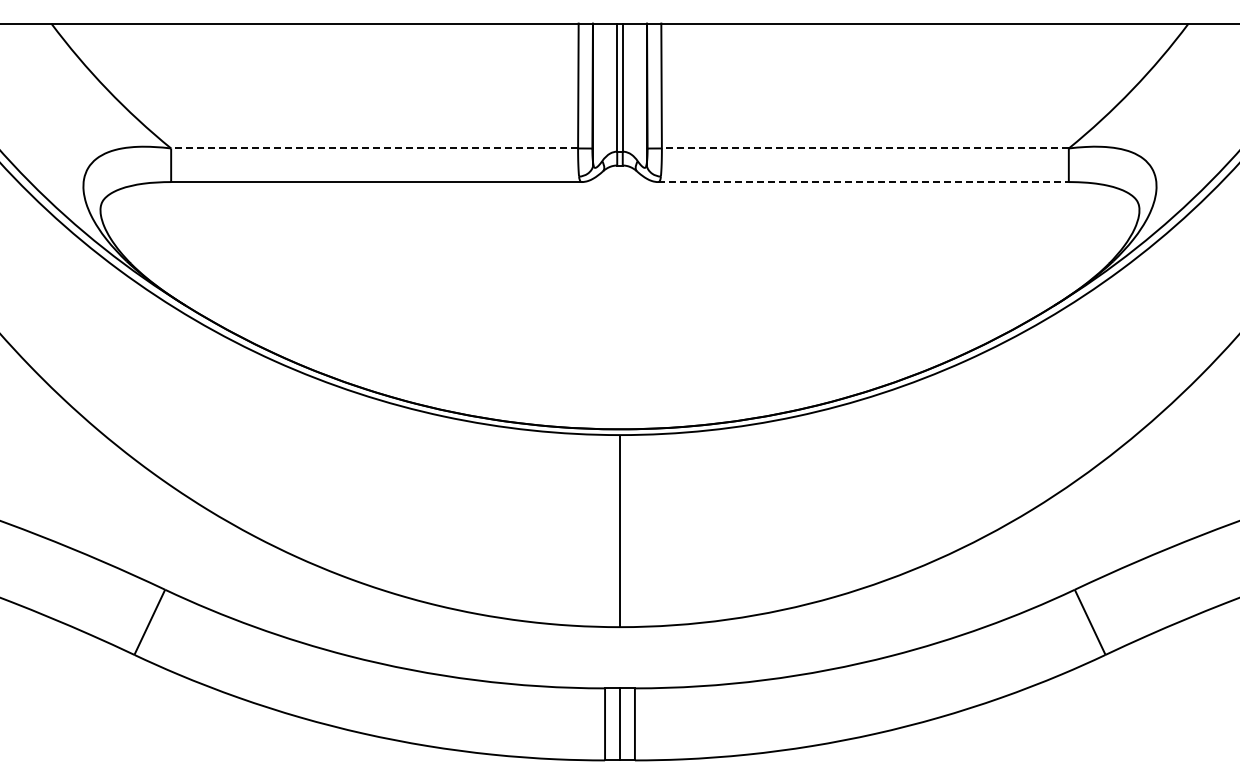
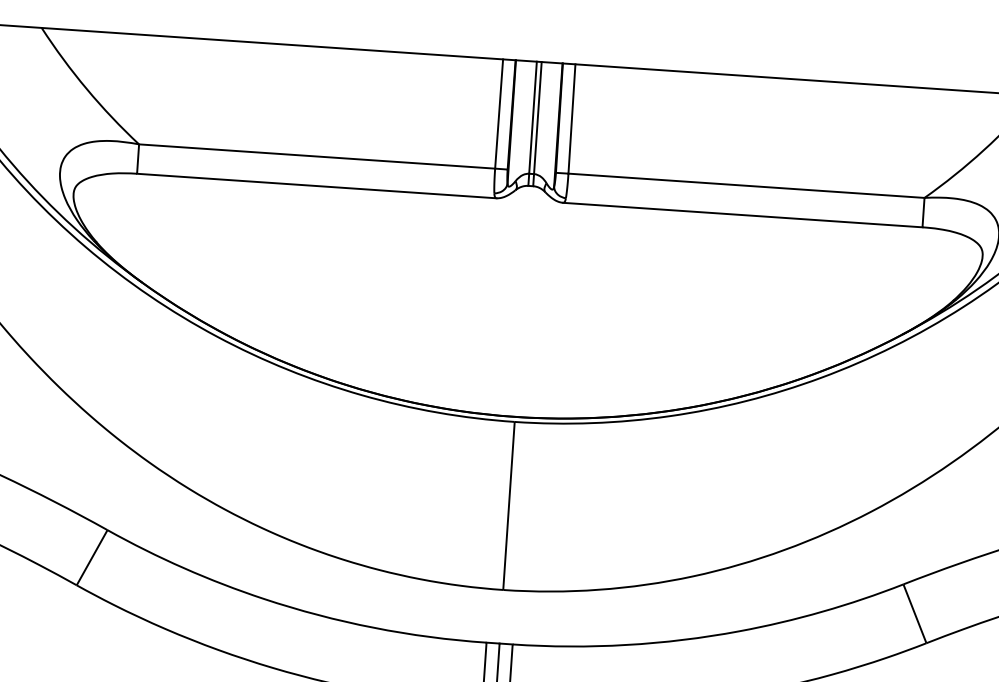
line: (374, 148) -> (317, 156), dashed -> solid
line: (864, 148) -> (745, 185), dashed -> solid
line: (863, 182) -> (742, 215), dashed -> solid

